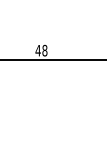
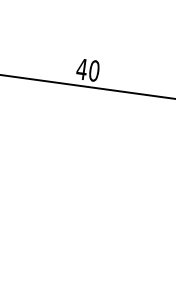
text: (44, 50) -> (93, 70), 48 -> 40

